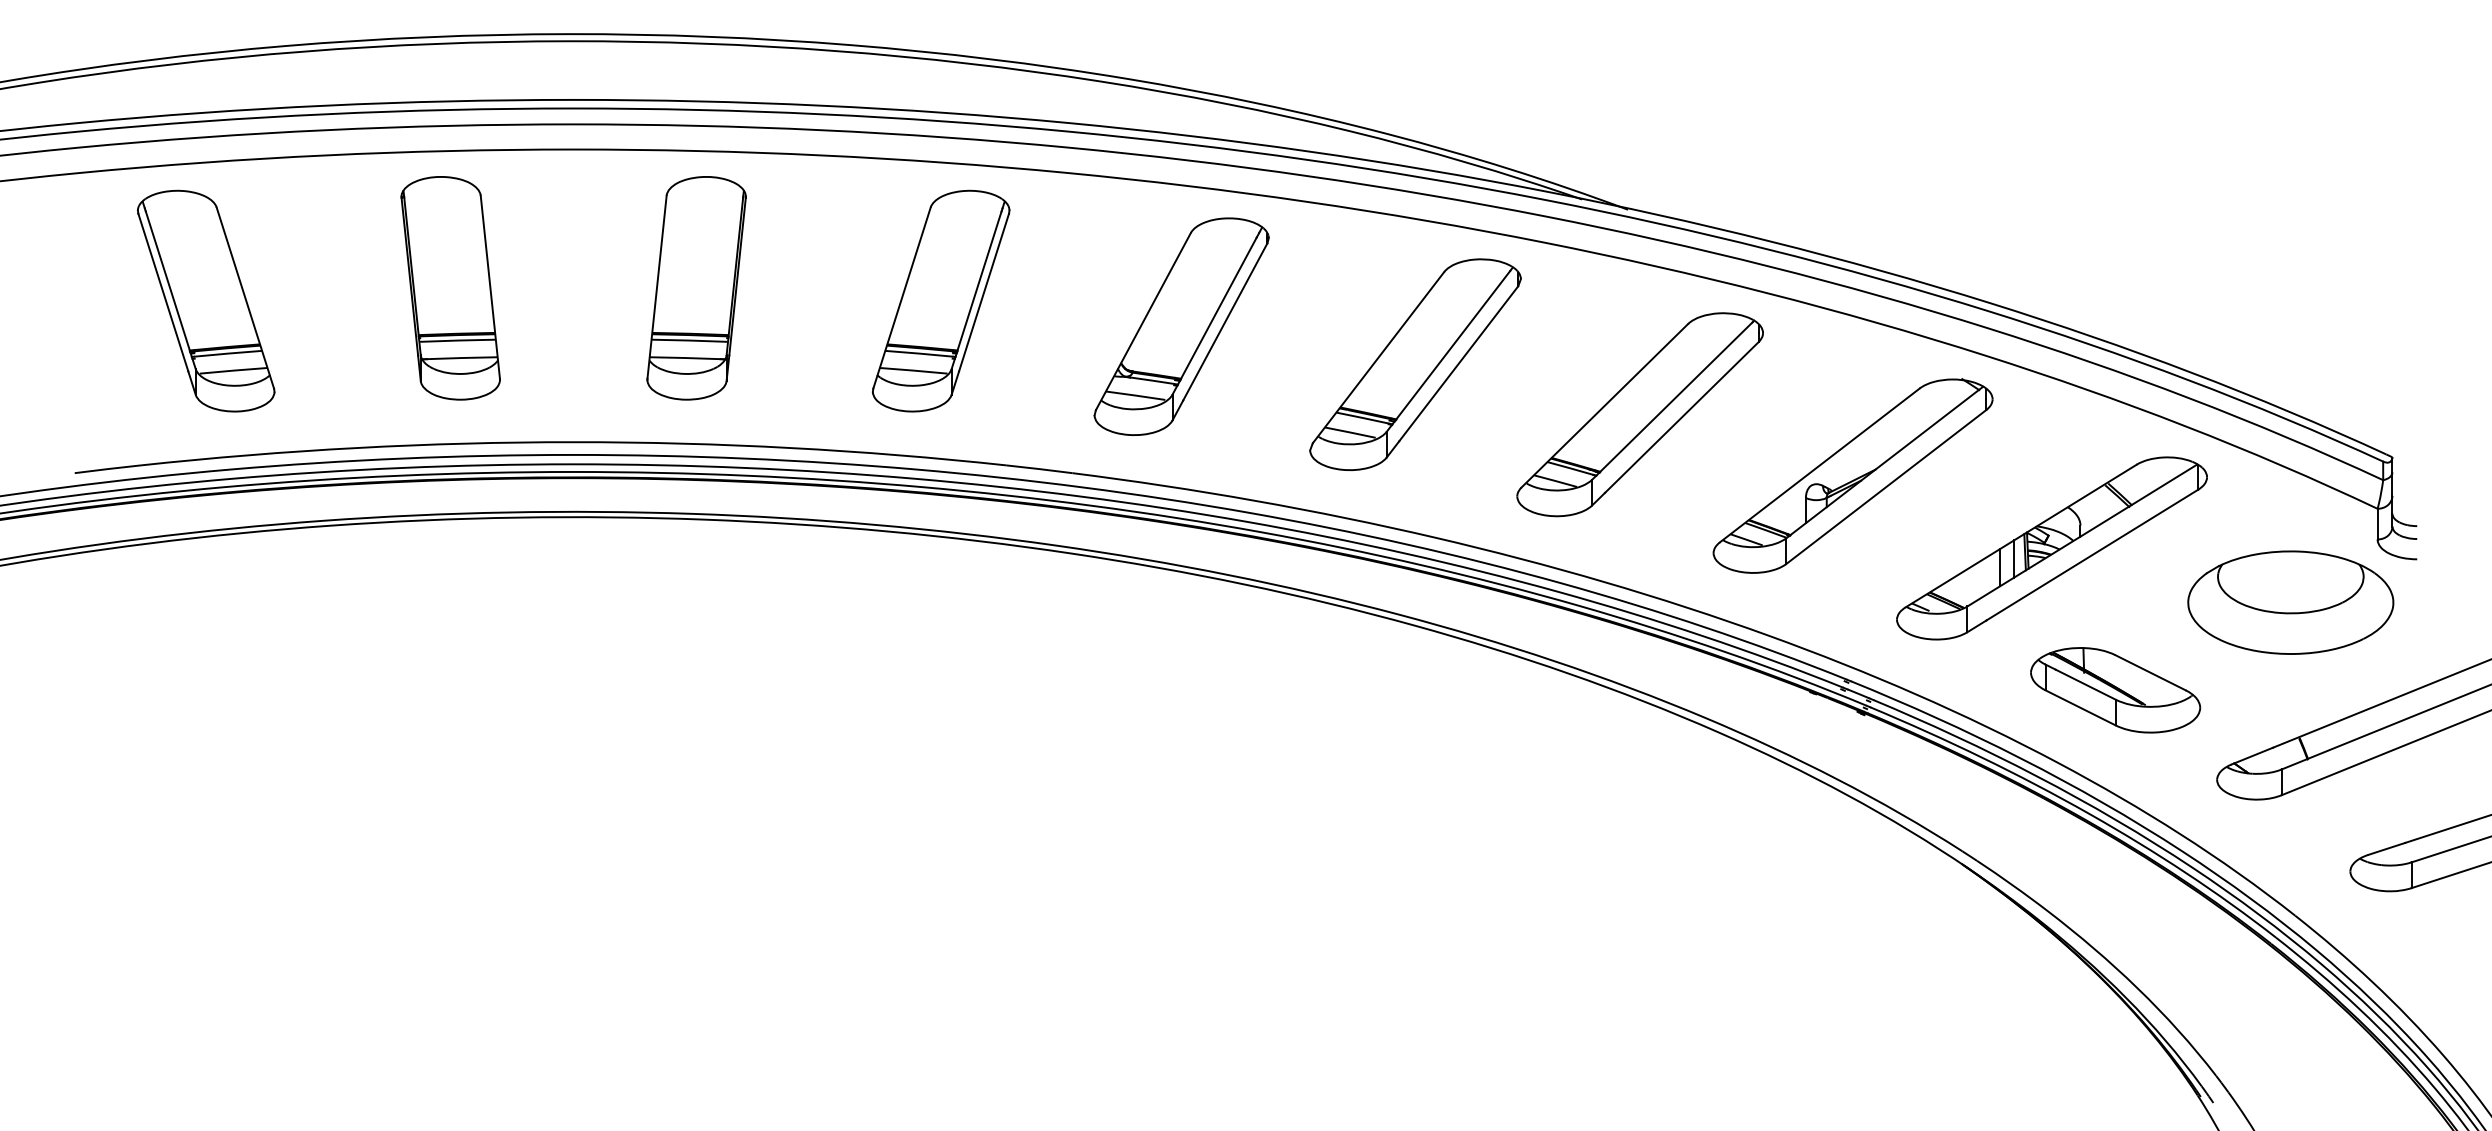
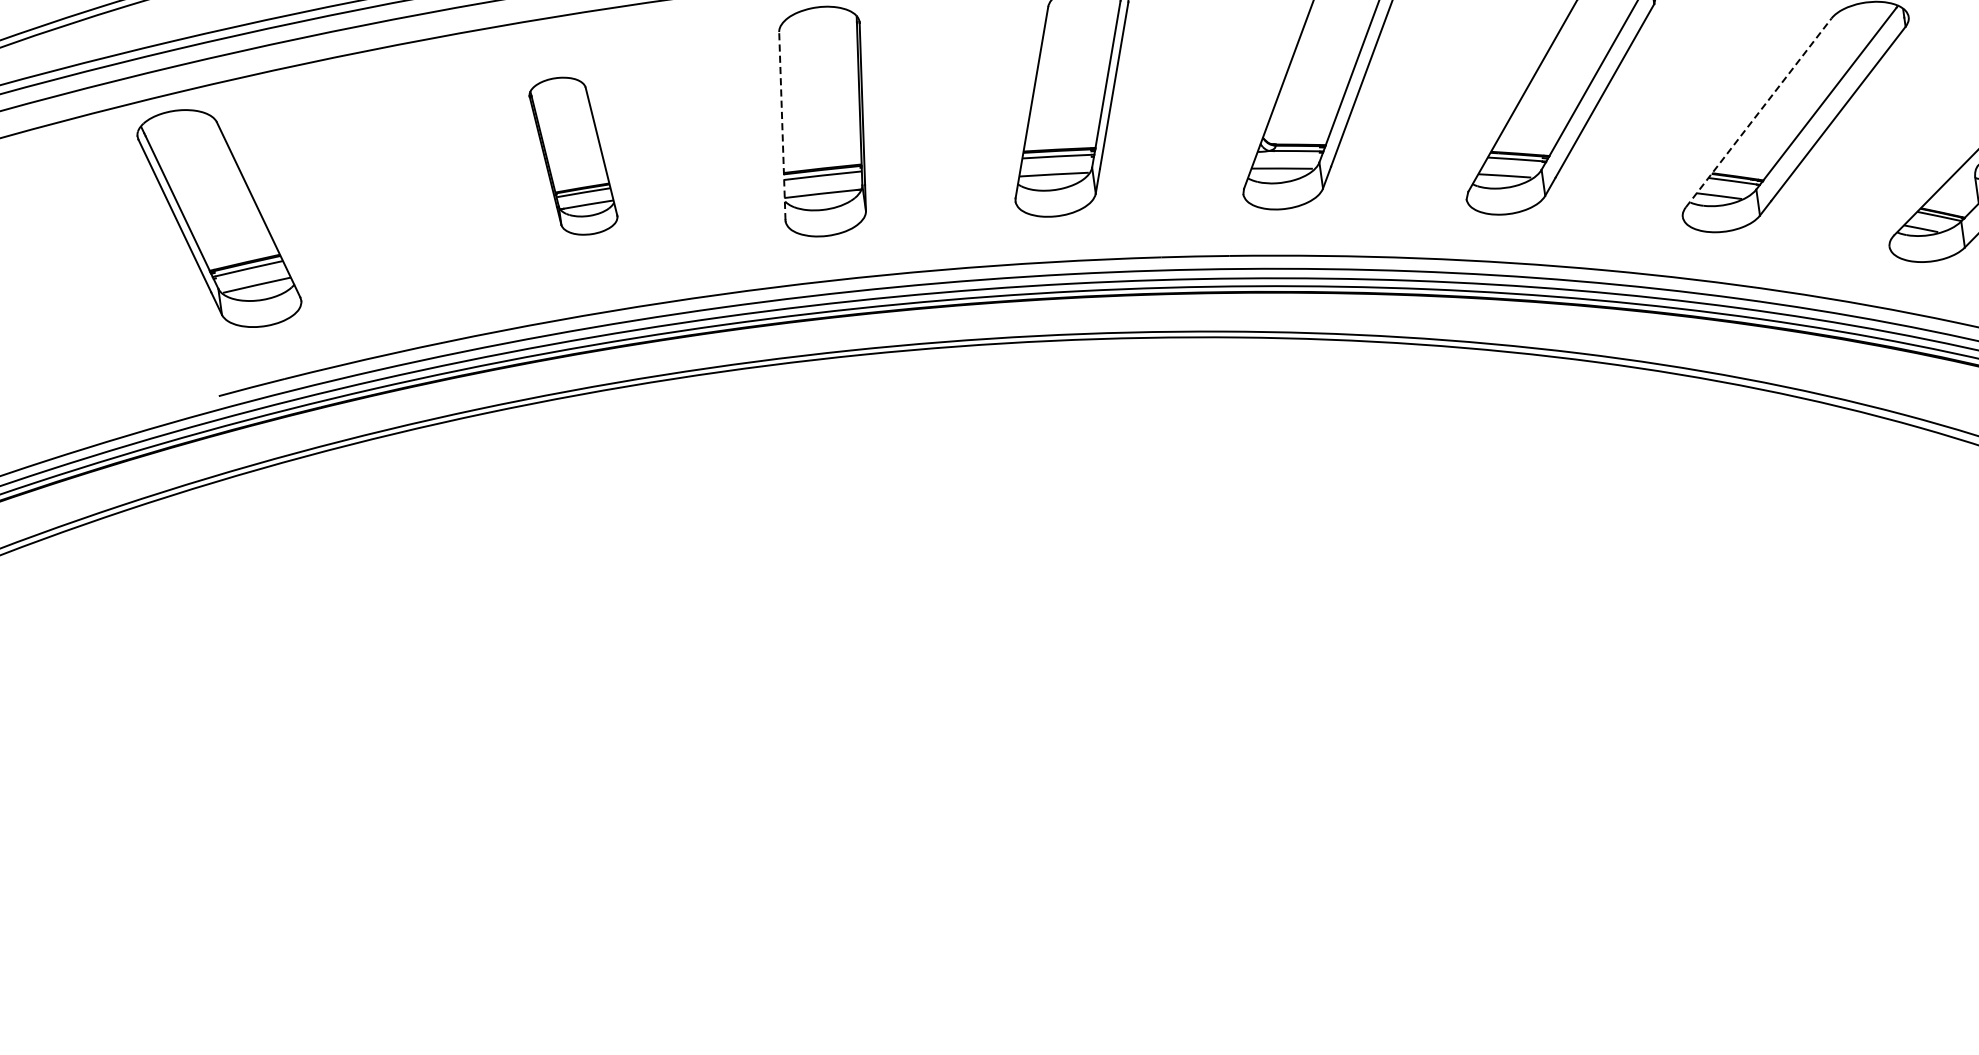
line: (657, 286) -> (782, 125), solid -> dashed
part: (450, 288) -> (573, 156), size x0.7
part: (206, 300) -> (219, 217), moved
line: (1604, 405) -> (1758, 112), solid -> dashed

